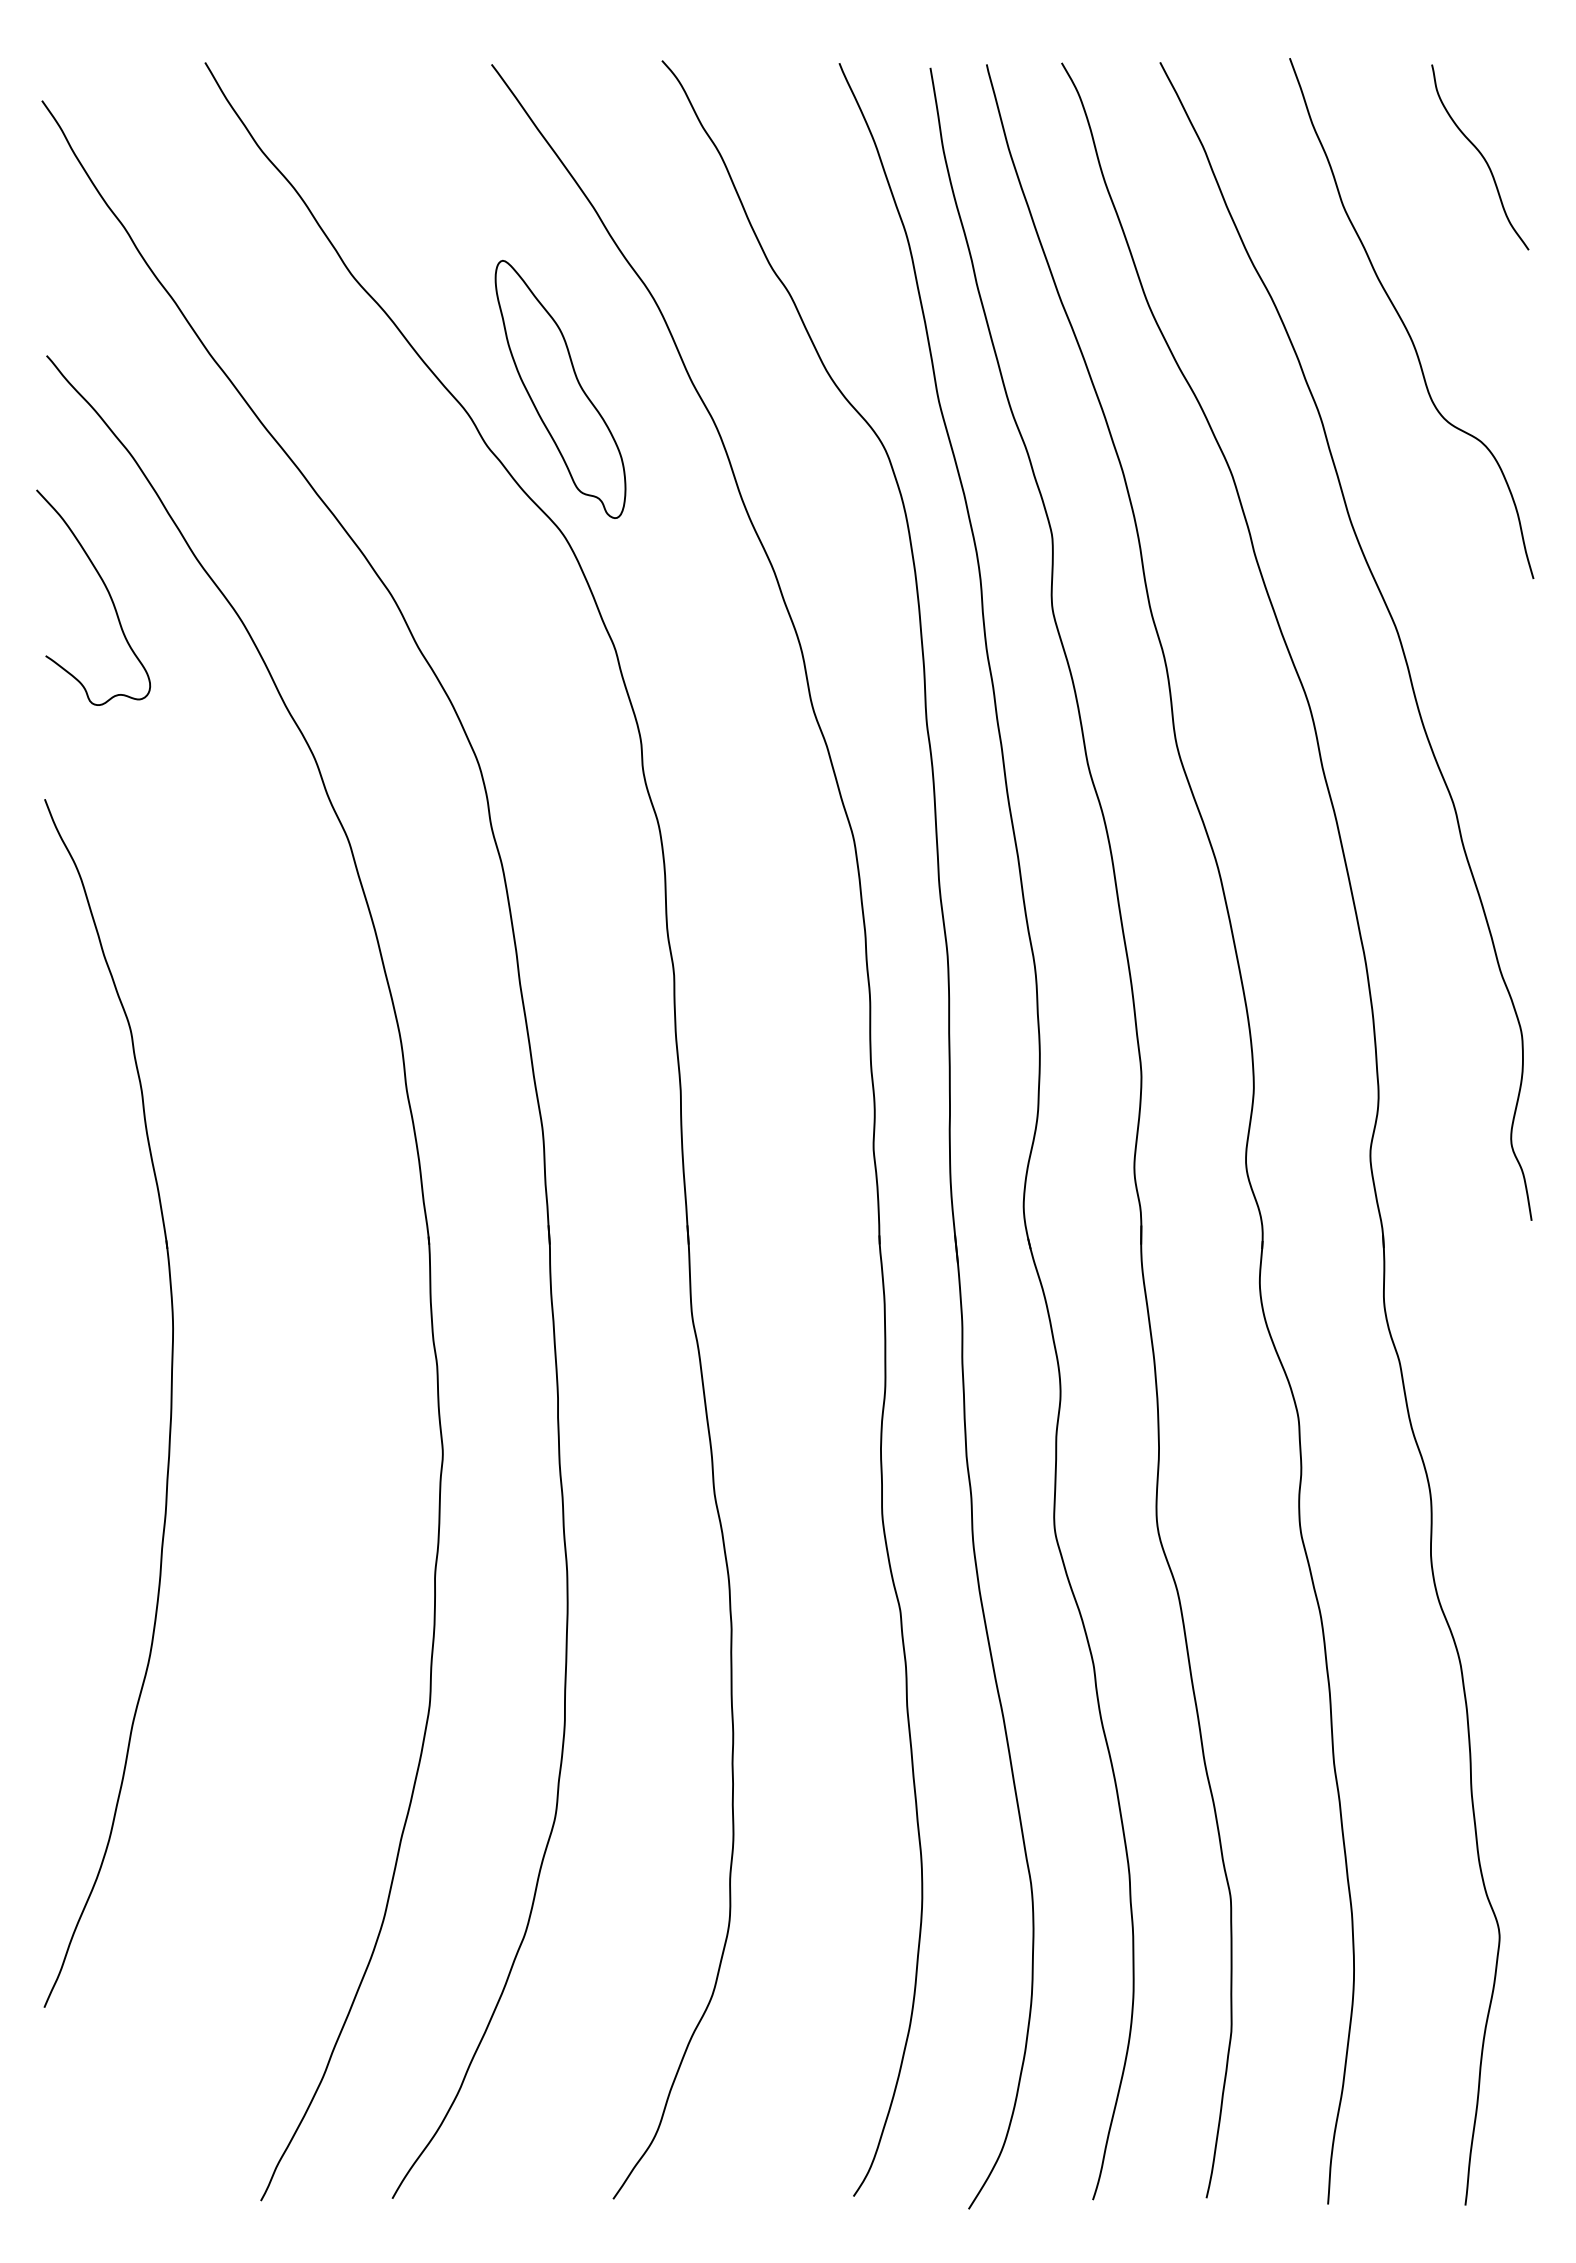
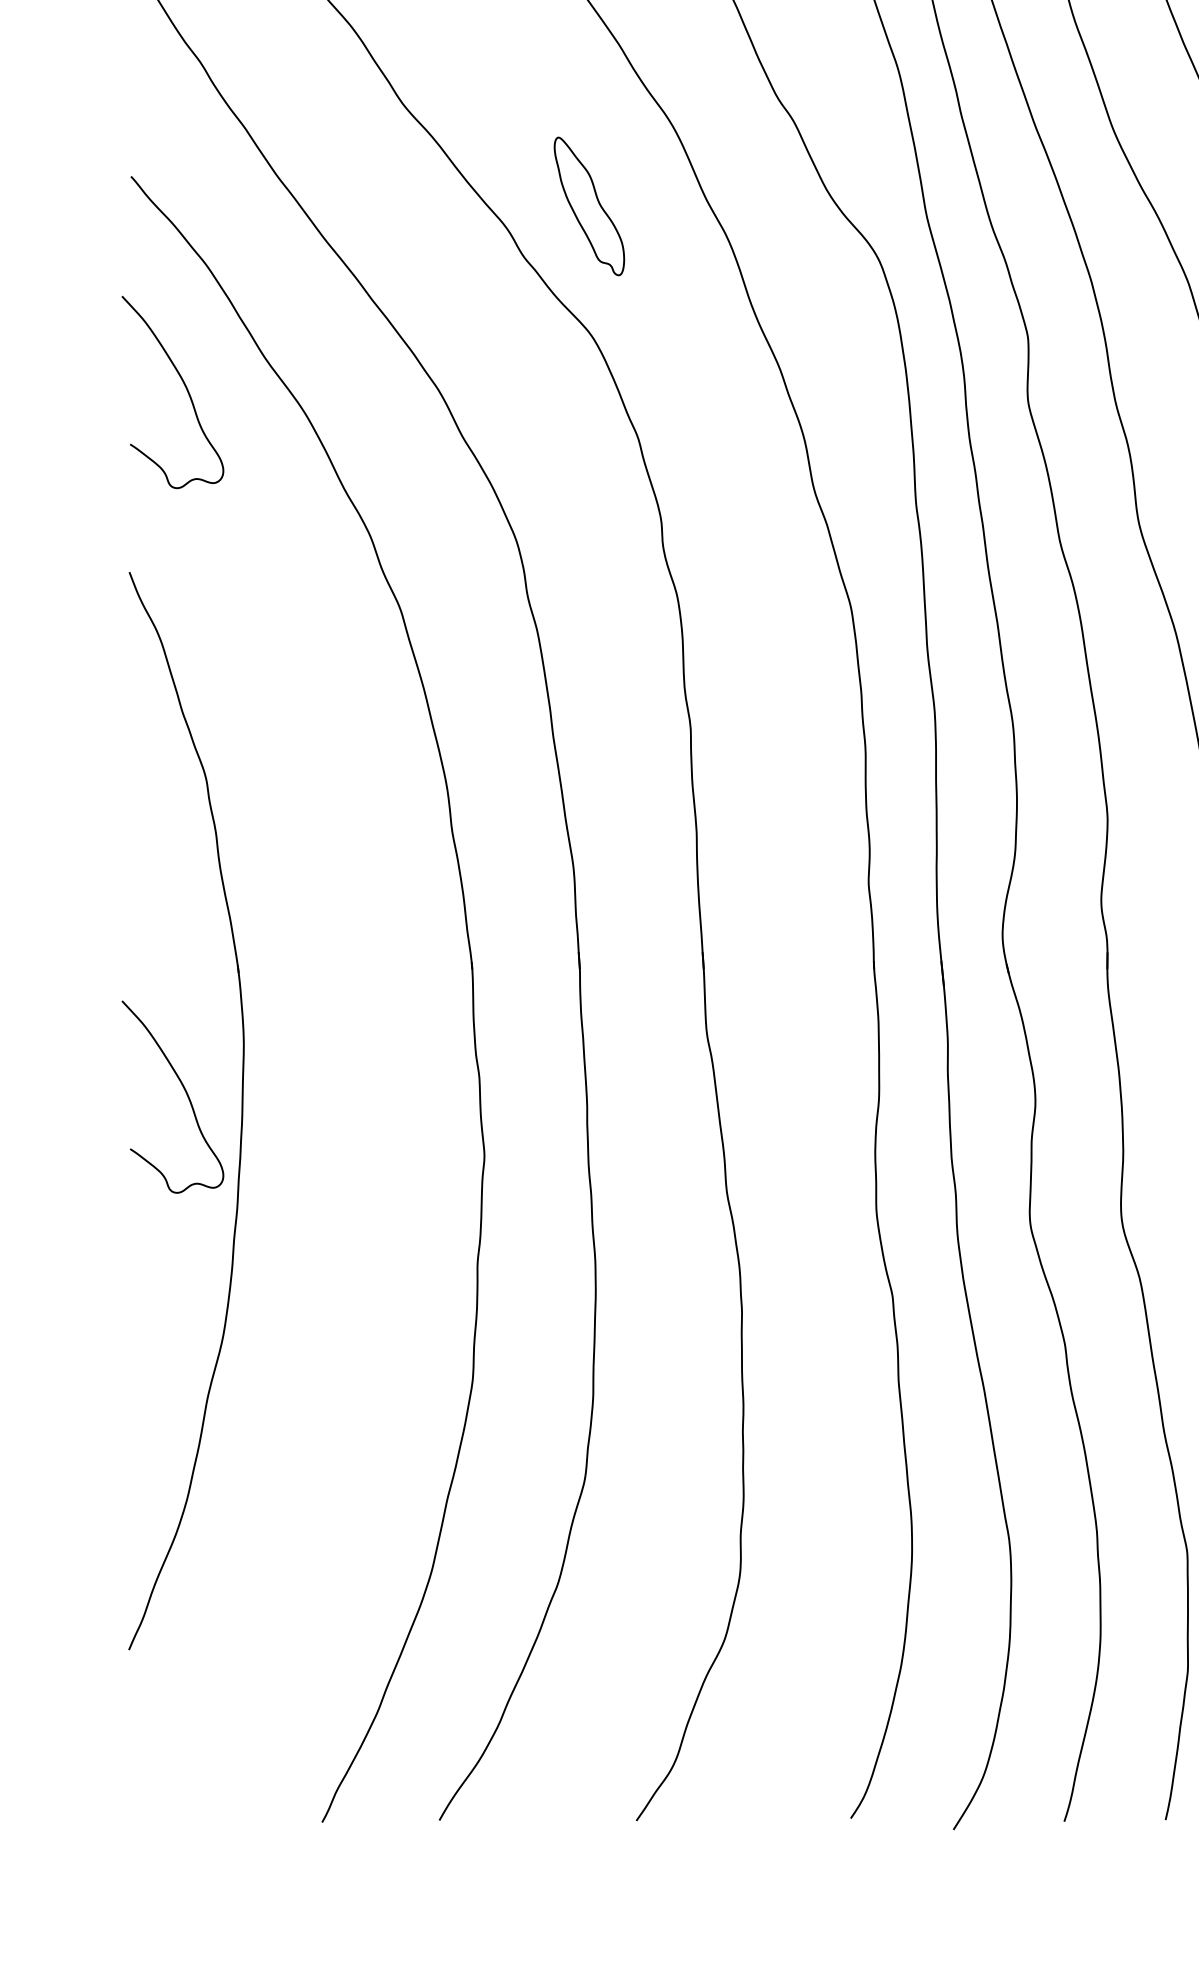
part: (560, 388) -> (589, 205), size x0.6
curve: (106, 1380) -> (184, 1090), added

